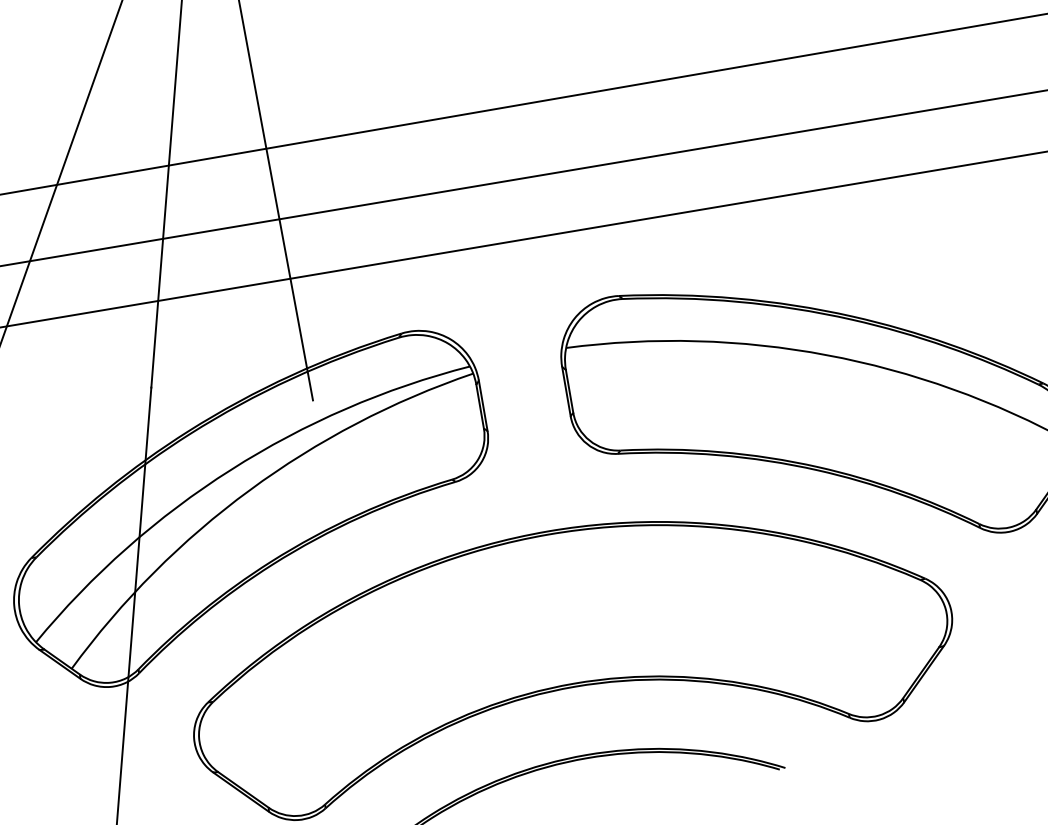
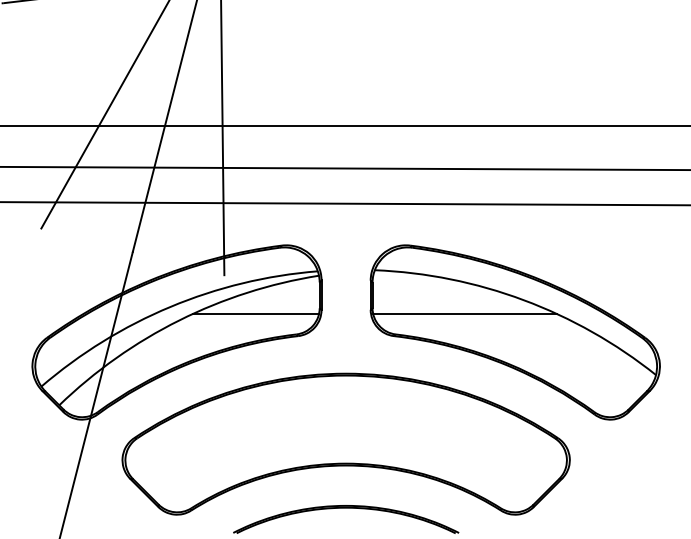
line: (730, 395) -> (464, 313), added
line: (376, 456) -> (255, 313), added

